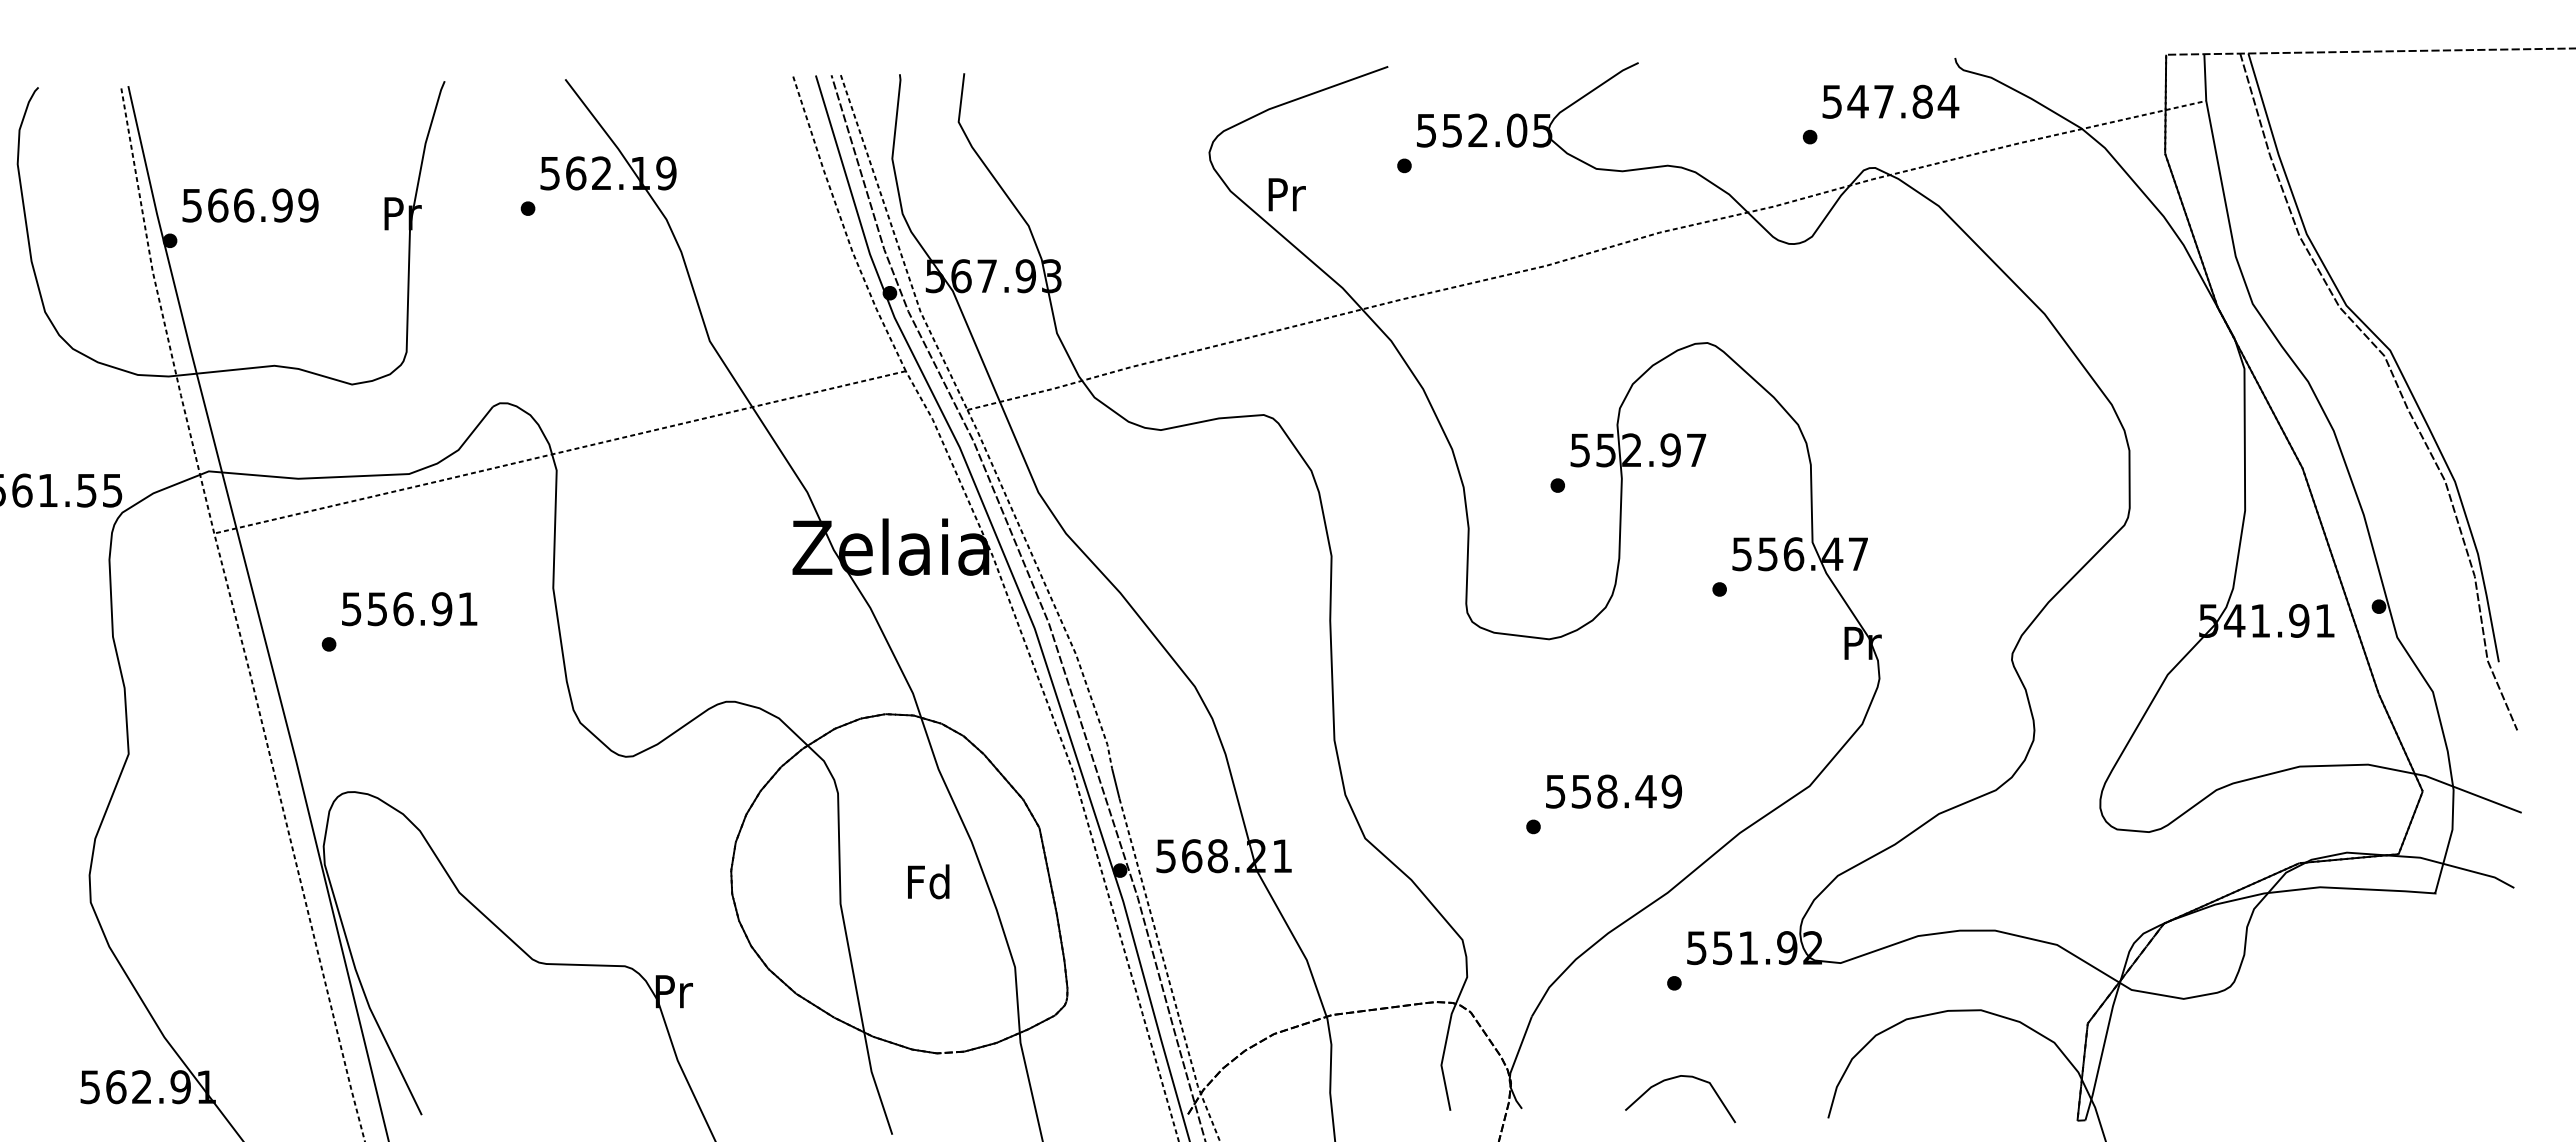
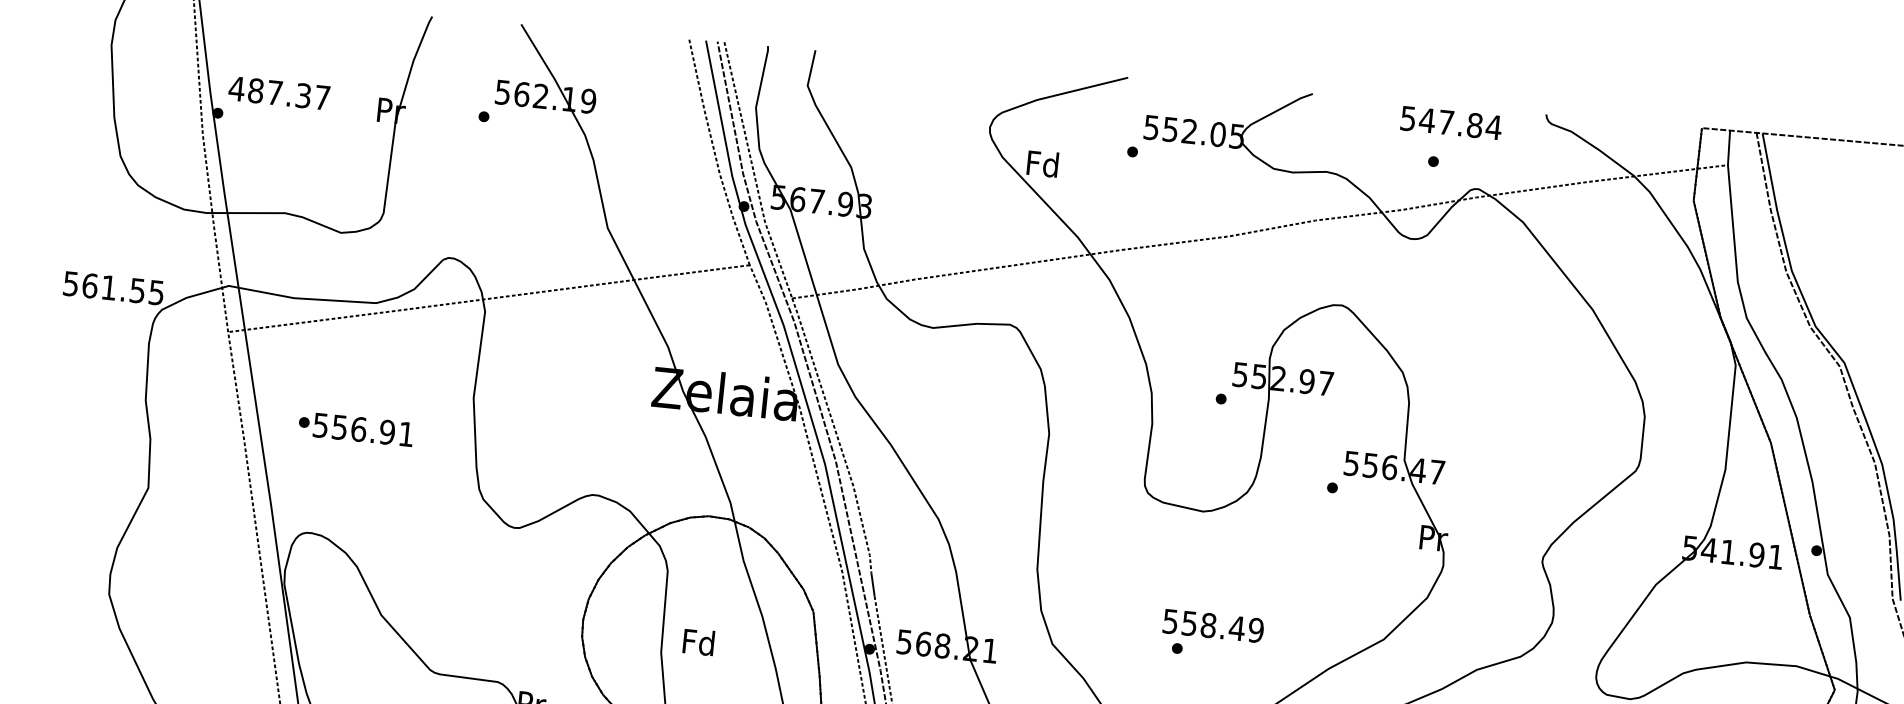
text: (1890, 101) -> (1451, 122), moved
text: (1285, 194) -> (1042, 163), Pr -> Fd
text: (249, 205) -> (279, 93), 566.99 -> 487.37
text: (409, 609) -> (363, 430), moved
text: (1614, 791) -> (1213, 625), moved
text: (928, 881) -> (698, 641), moved

